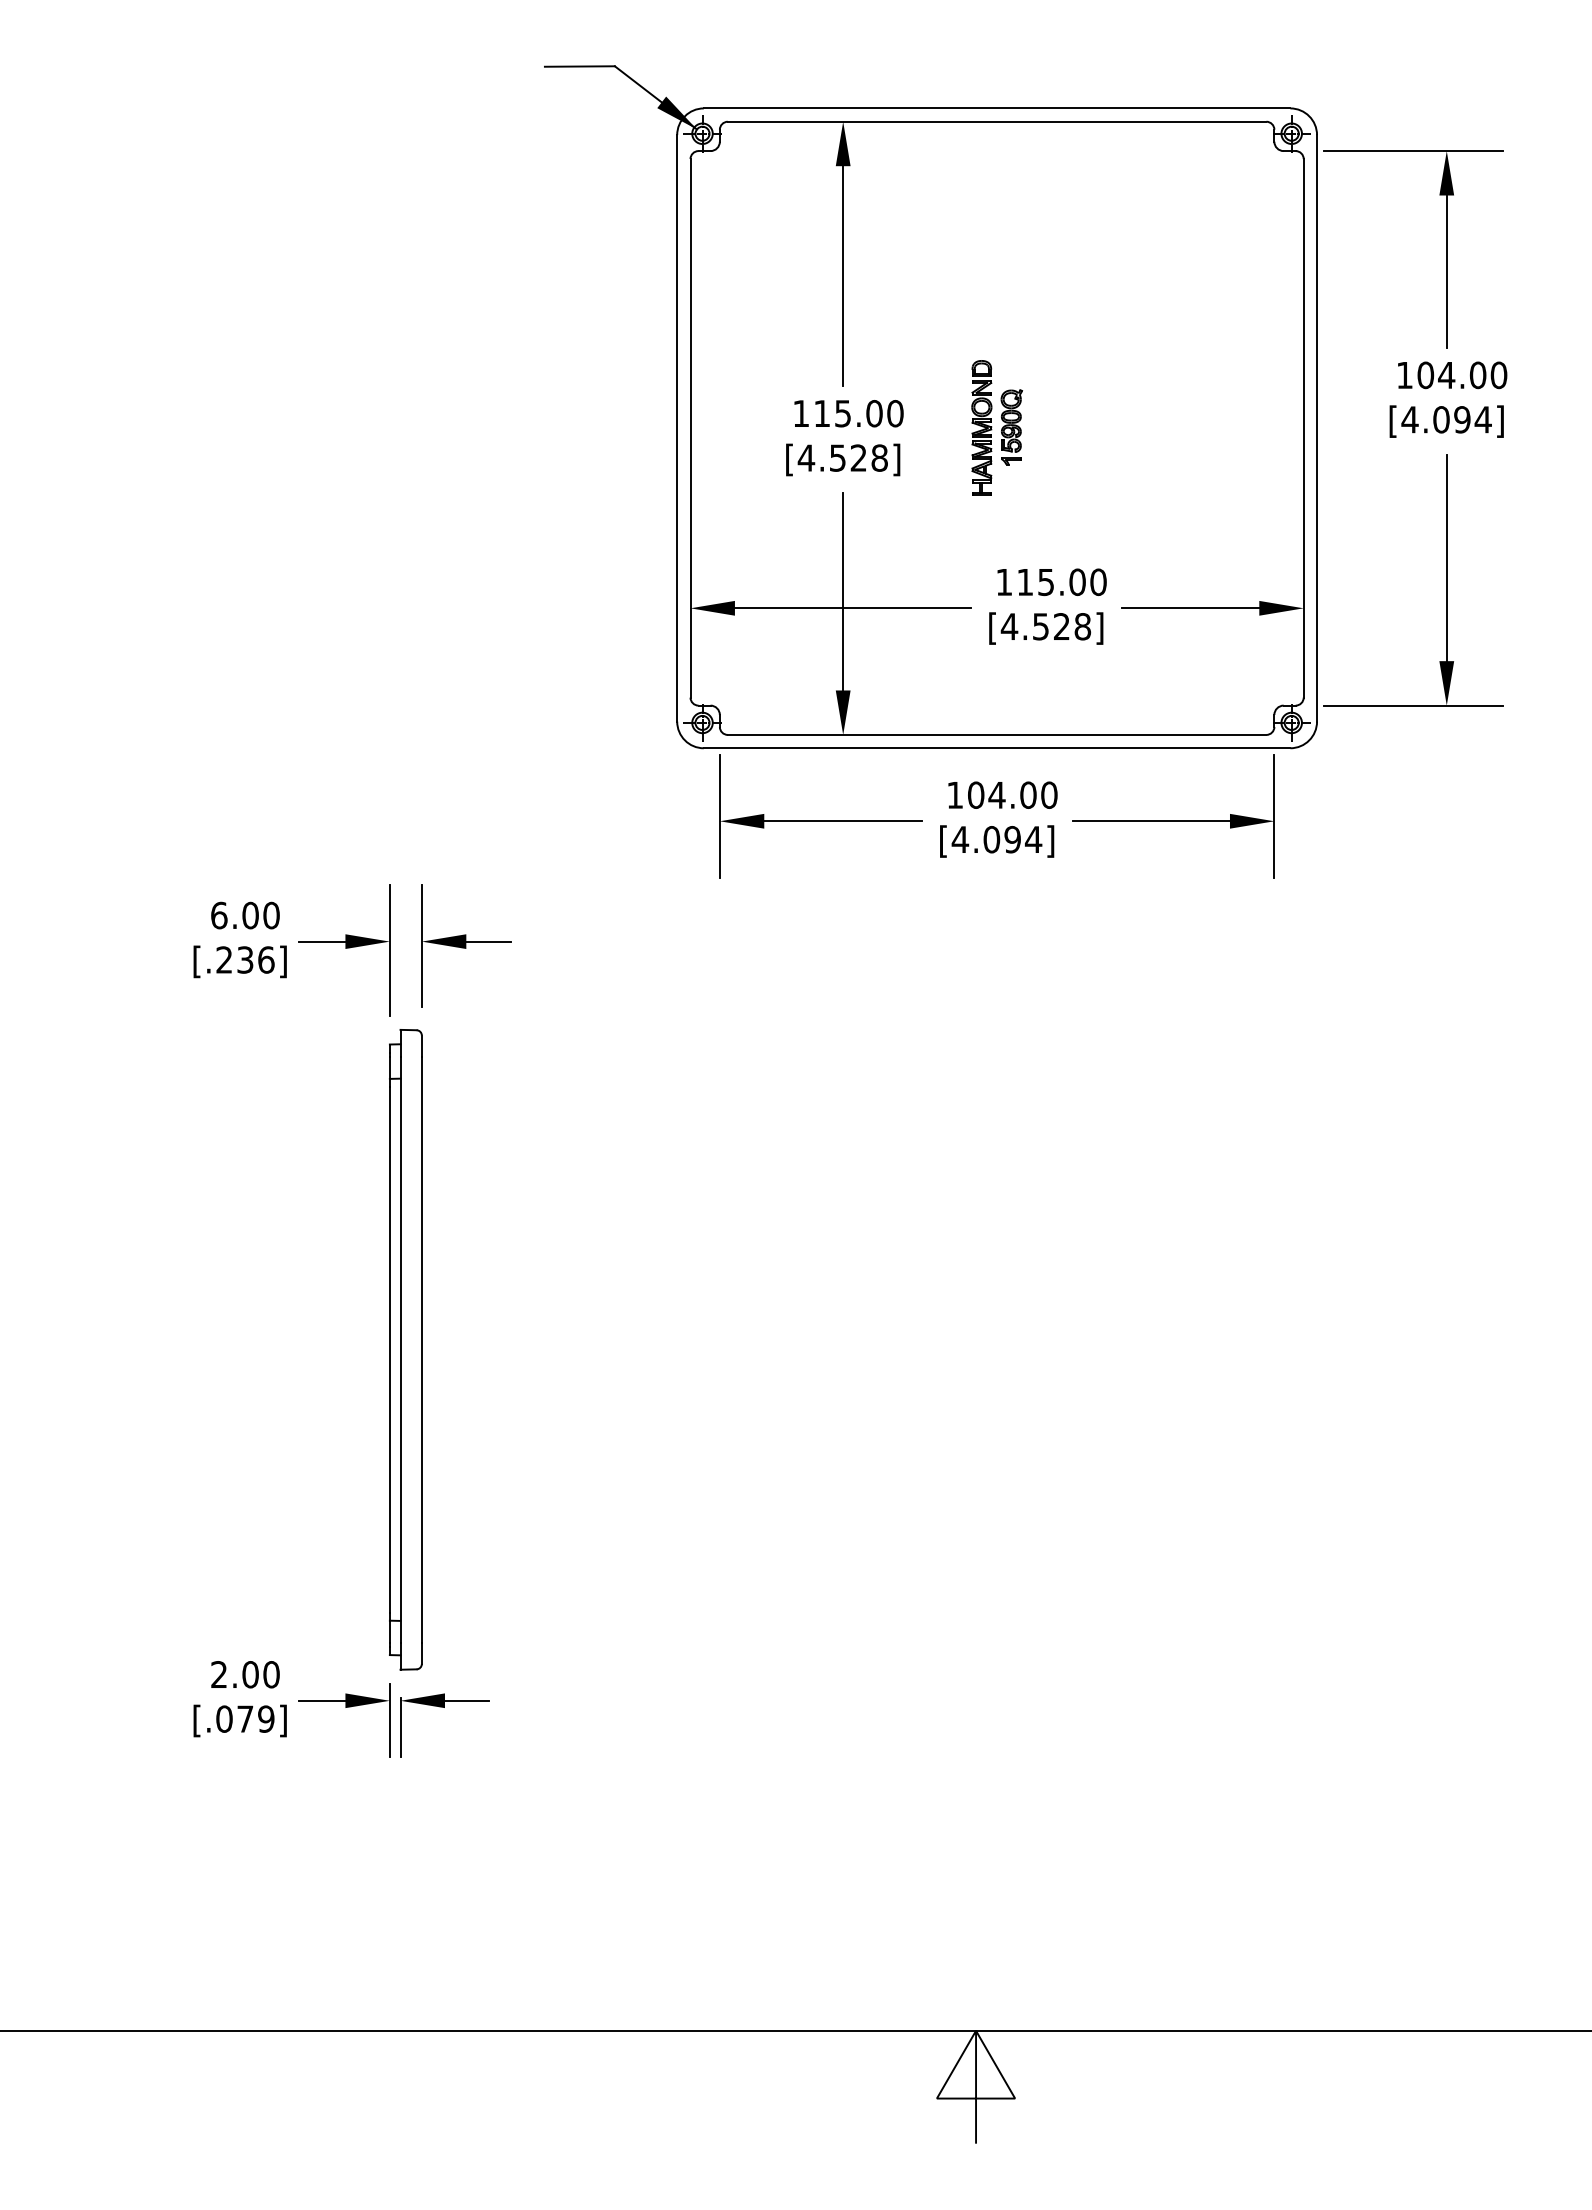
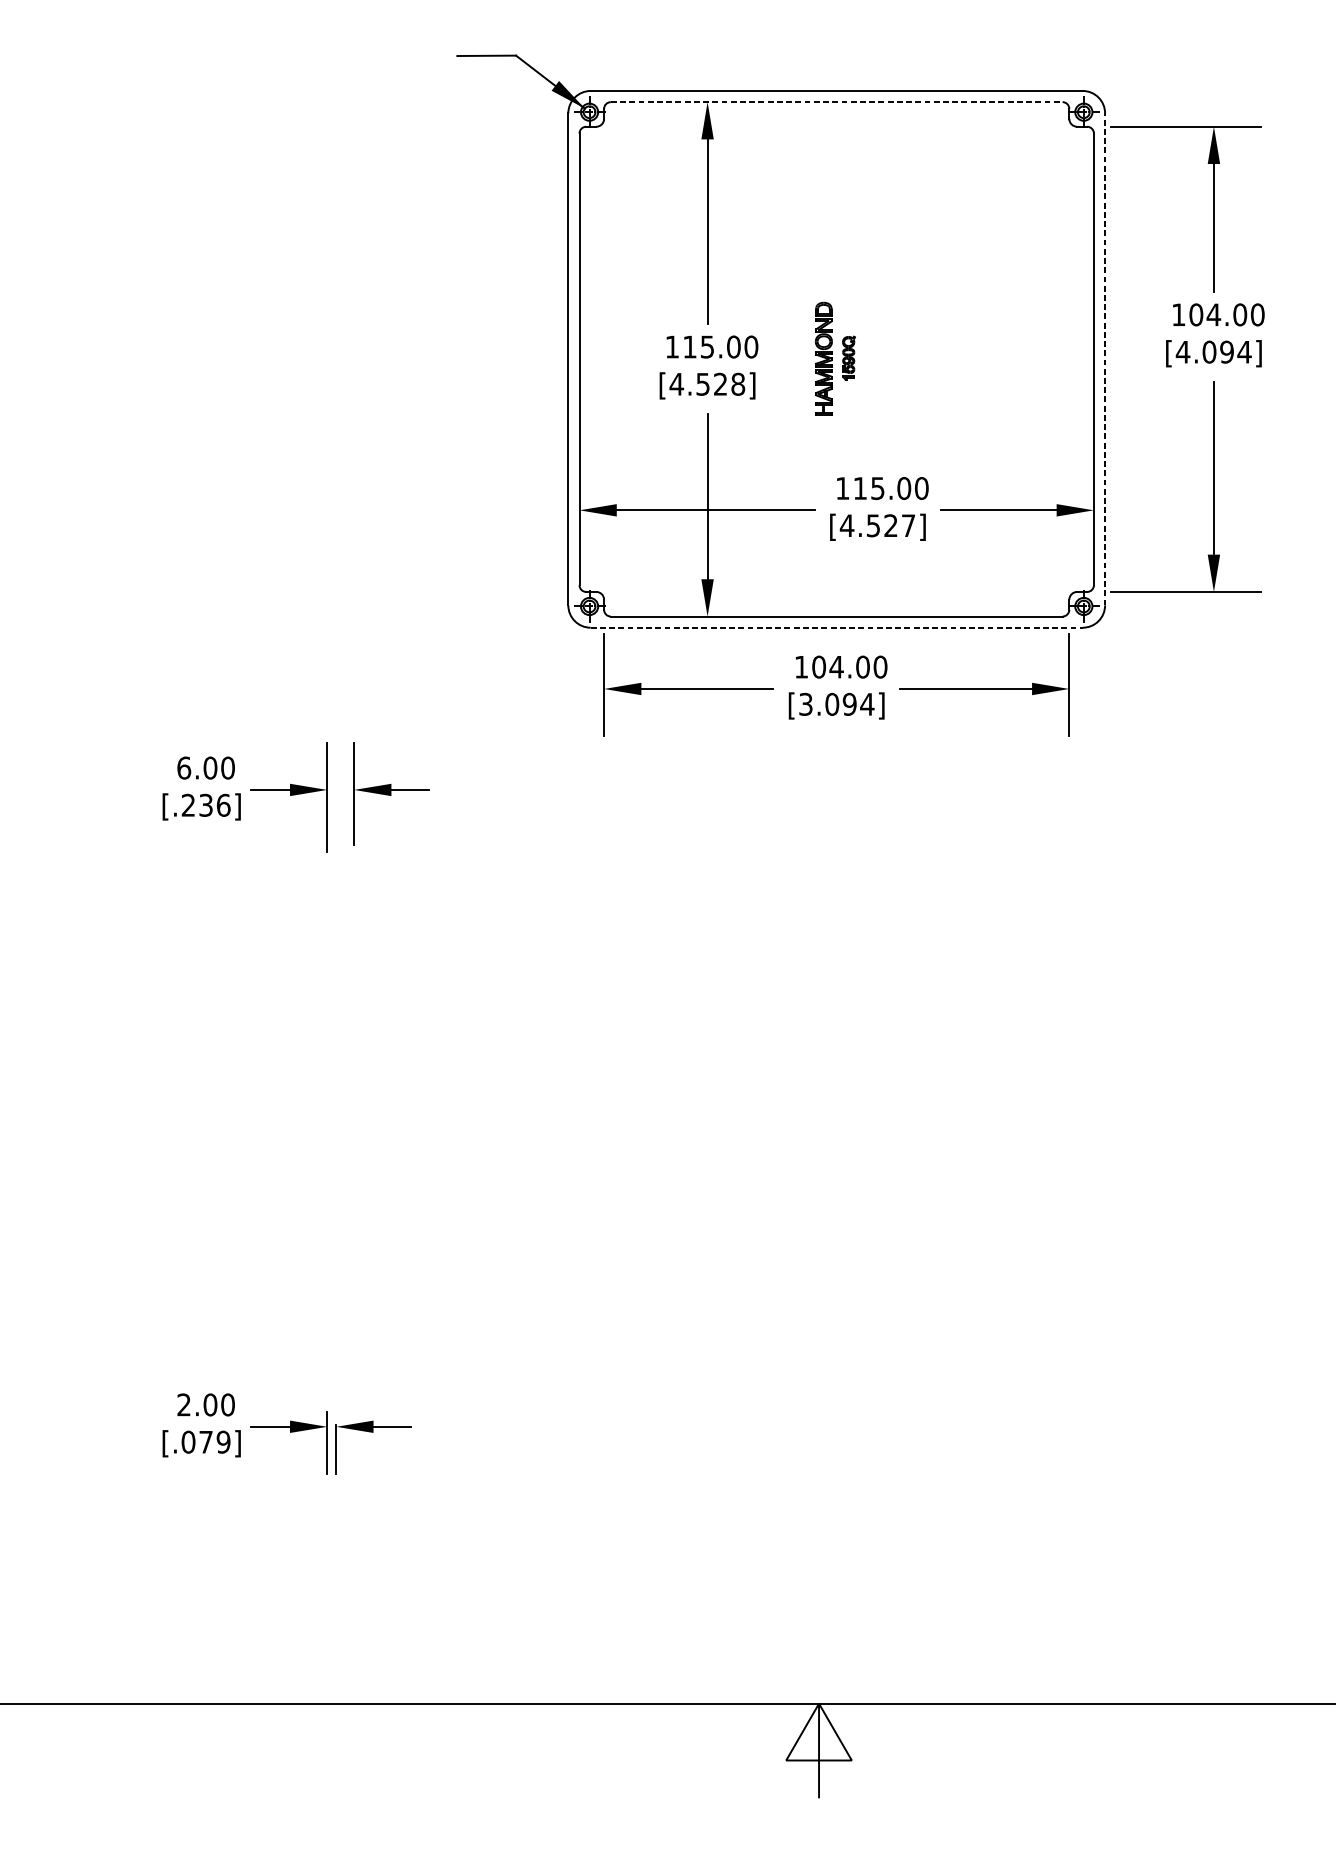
line: (997, 121) -> (837, 101), solid -> dashed
part: (1011, 427) -> (848, 358), size x0.7
line: (1317, 427) -> (1105, 358), solid -> dashed
text: (1082, 626) -> (908, 525), [4.528] -> [4.527]
line: (997, 748) -> (837, 627), solid -> dashed
text: (960, 839) -> (805, 704), [4.094] -> [3.094]
part: (405, 1349) -> (340, 1132), removed

